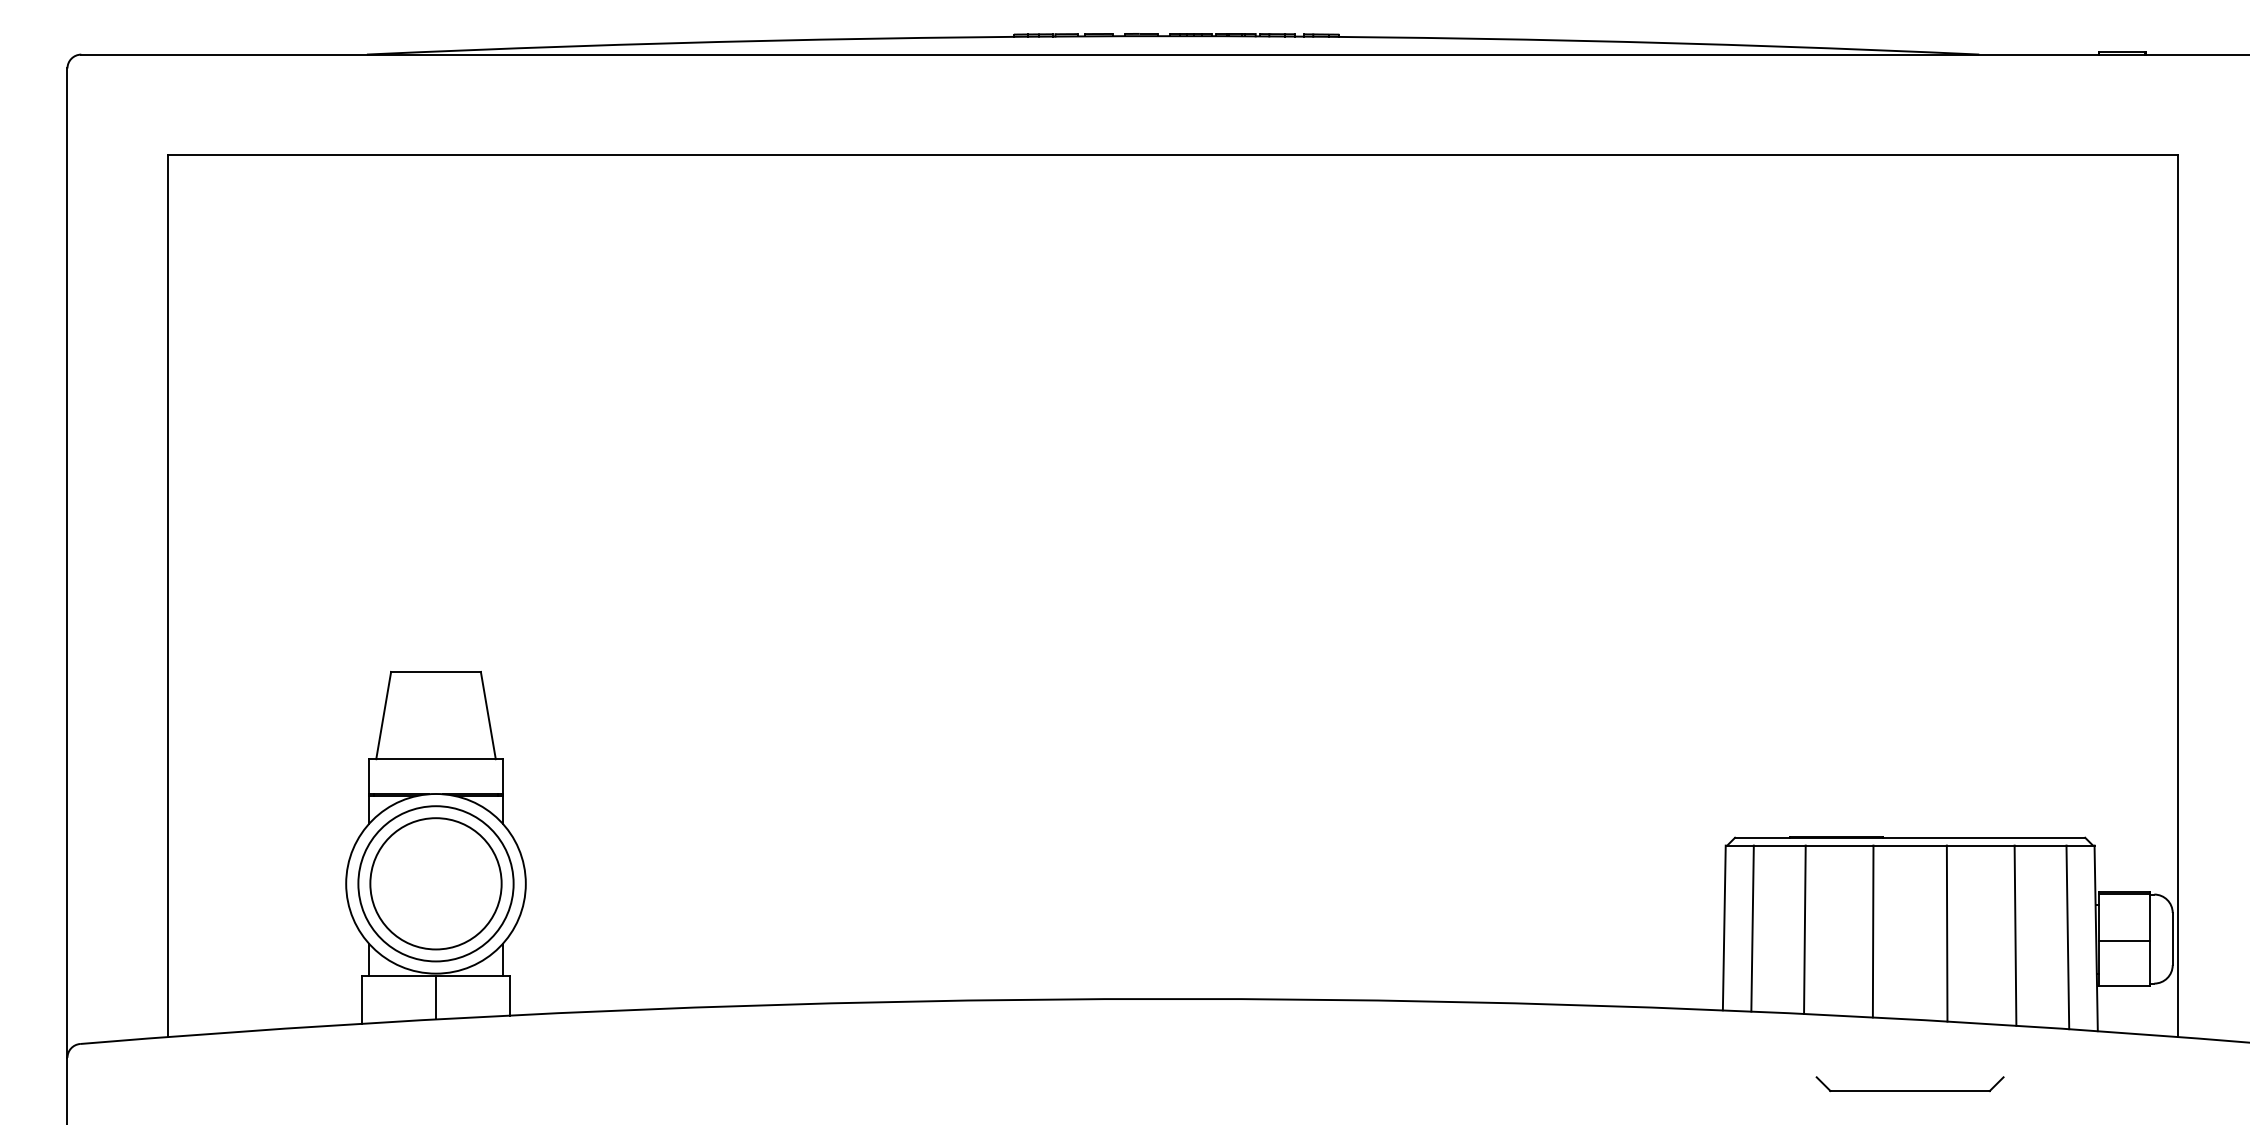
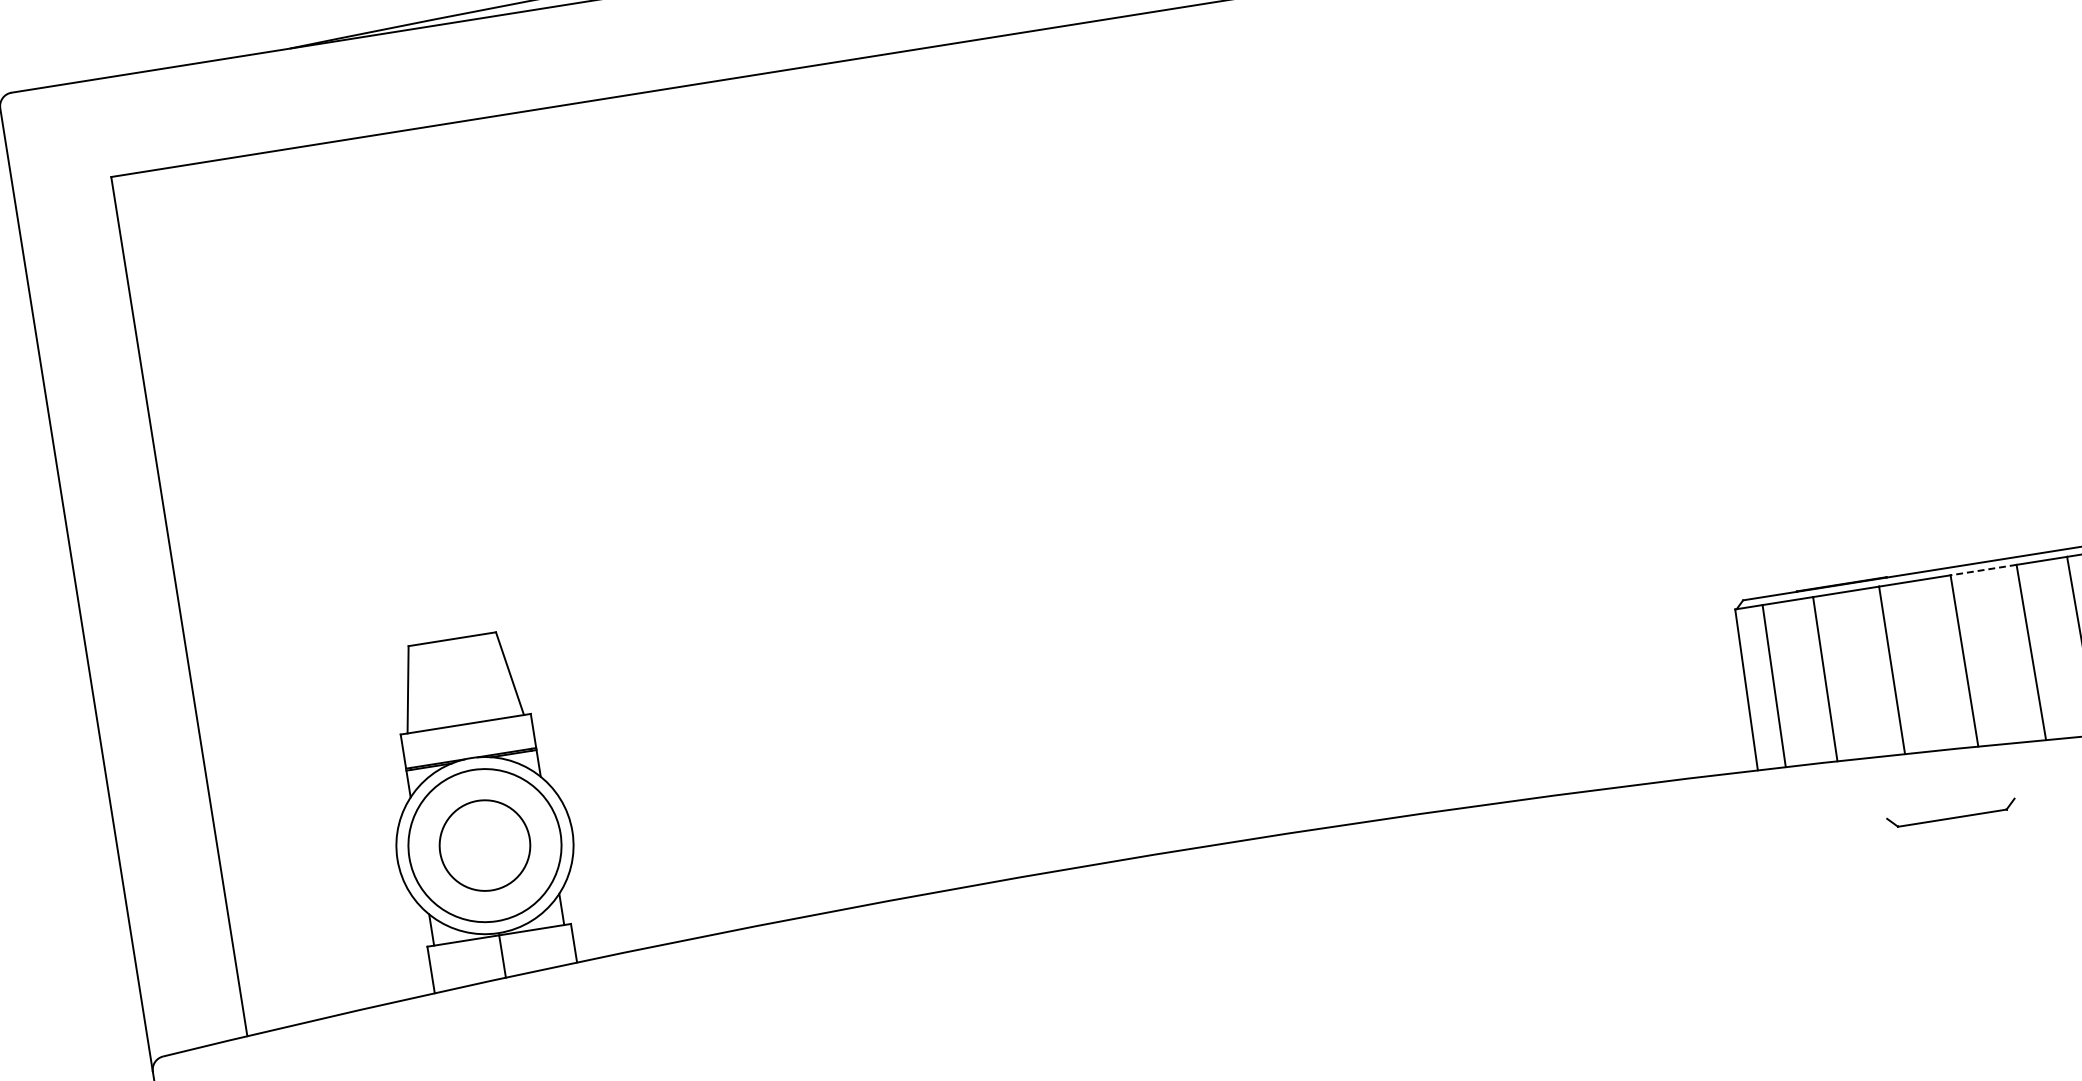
line: (1980, 845) -> (1983, 570), solid -> dashed
circle: (435, 883) -> (484, 845), size x0.7
part: (1909, 1084) -> (1951, 813), size x0.7

